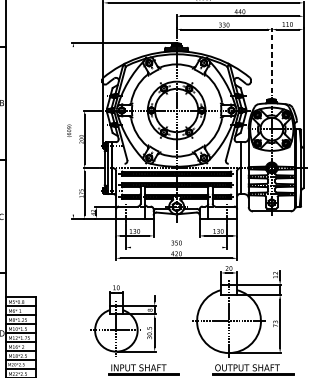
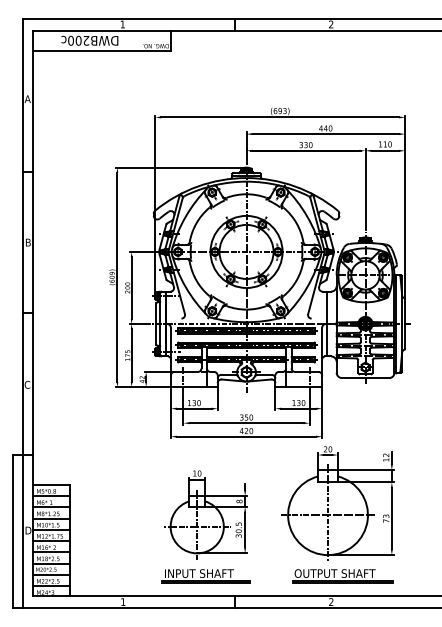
line: (271, 60) -> (365, 189), dashed -> solid
line: (73, 130) -> (117, 277), added
line: (176, 247) -> (246, 423), added
part: (236, 311) -> (337, 503), moved
part: (123, 320) -> (205, 514), moved

